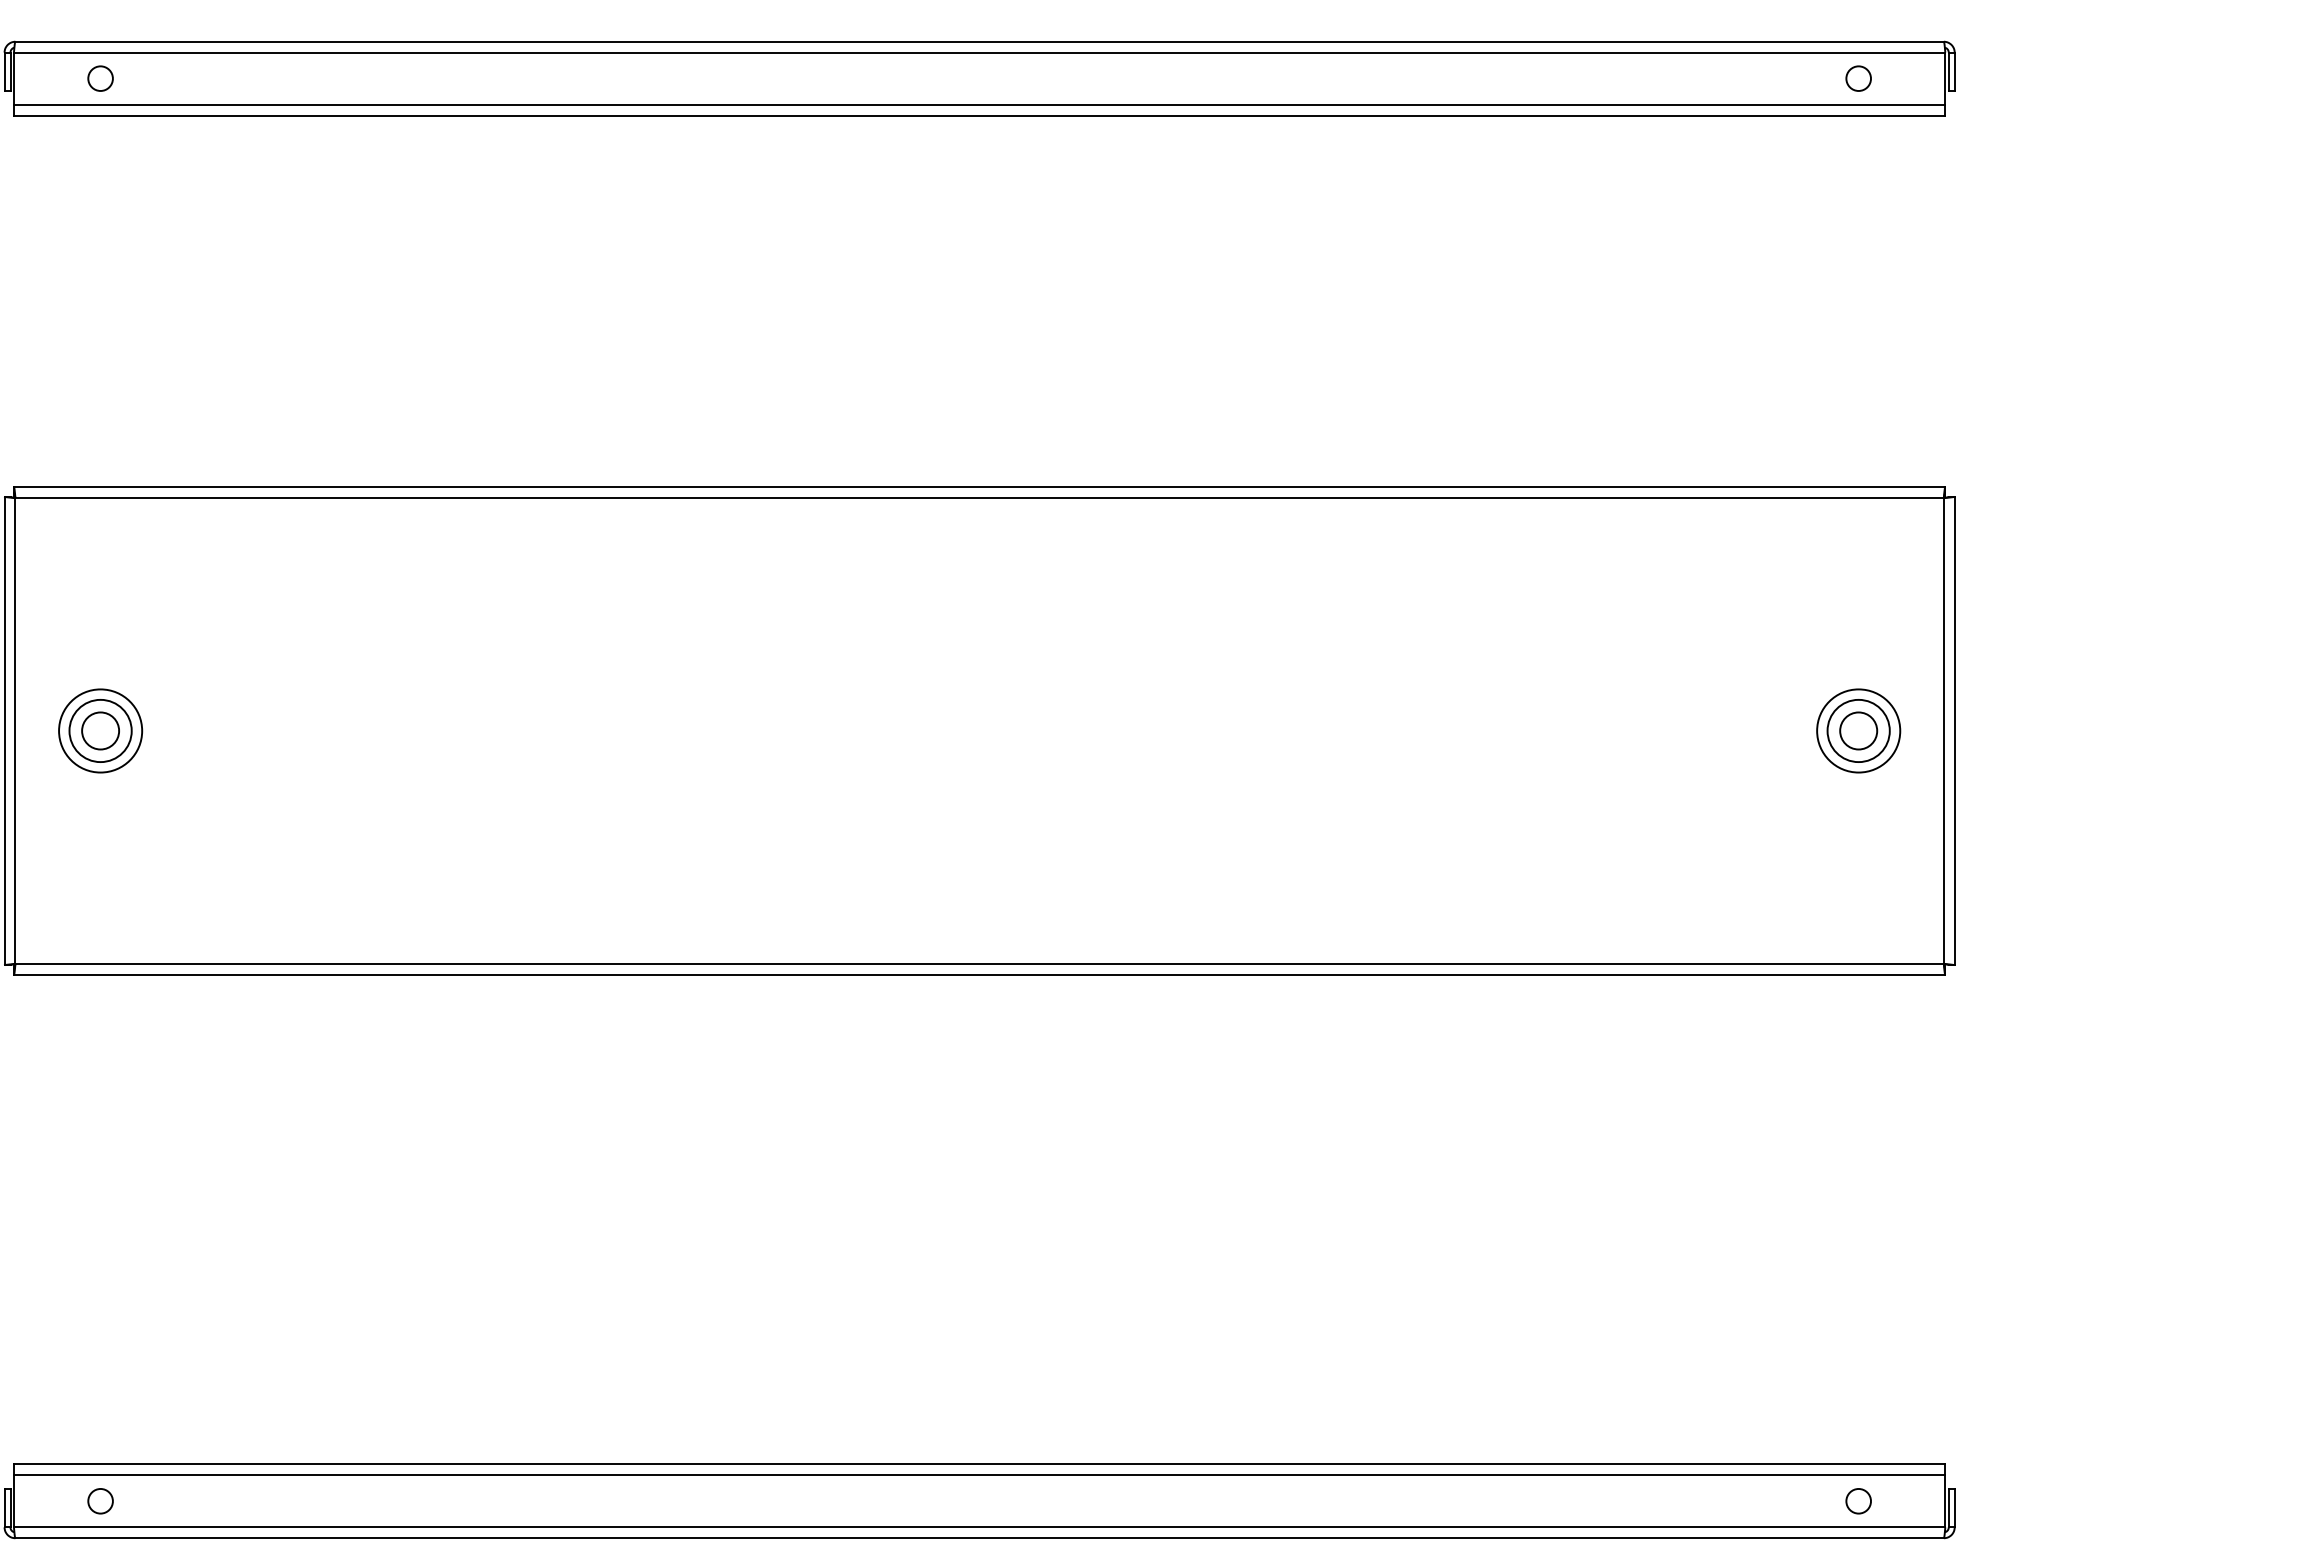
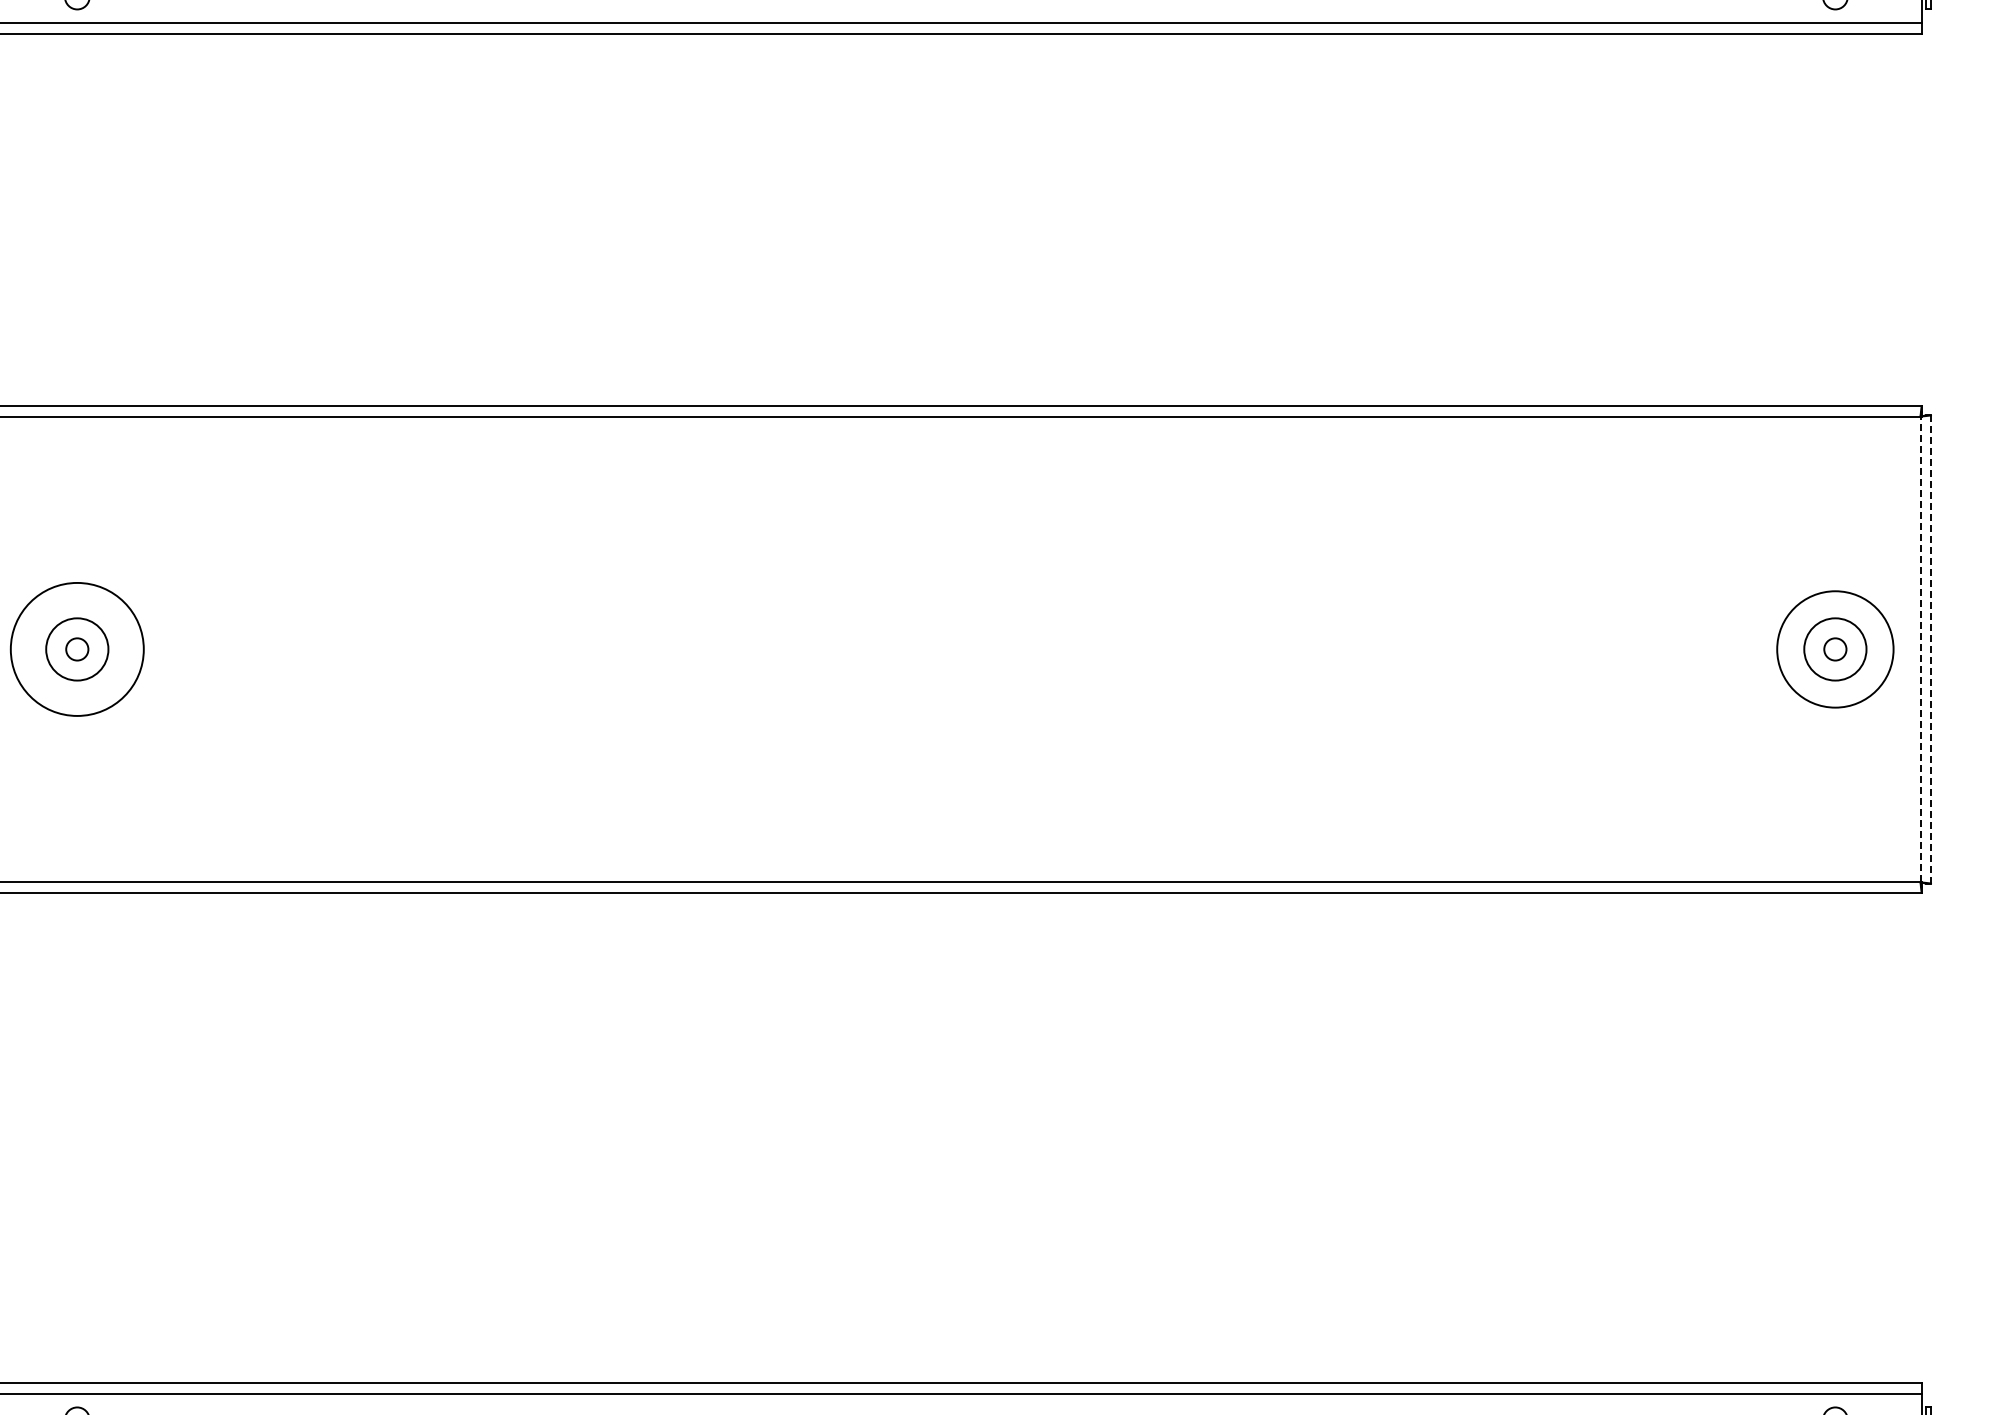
circle: (100, 730) -> (77, 648), size x0.6
circle: (100, 730) -> (77, 648), size x1.6
circle: (1858, 730) -> (1835, 648), size x0.6
circle: (1858, 730) -> (1835, 648), size x1.4
line: (1943, 730) -> (1920, 648), solid -> dashed
line: (1954, 730) -> (1931, 648), solid -> dashed

